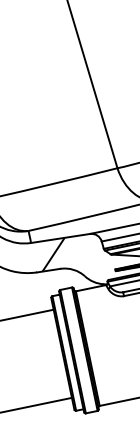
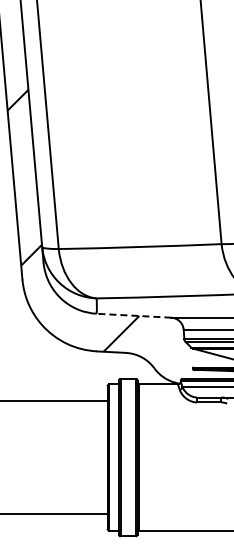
line: (60, 238) -> (133, 315), solid -> dashed

